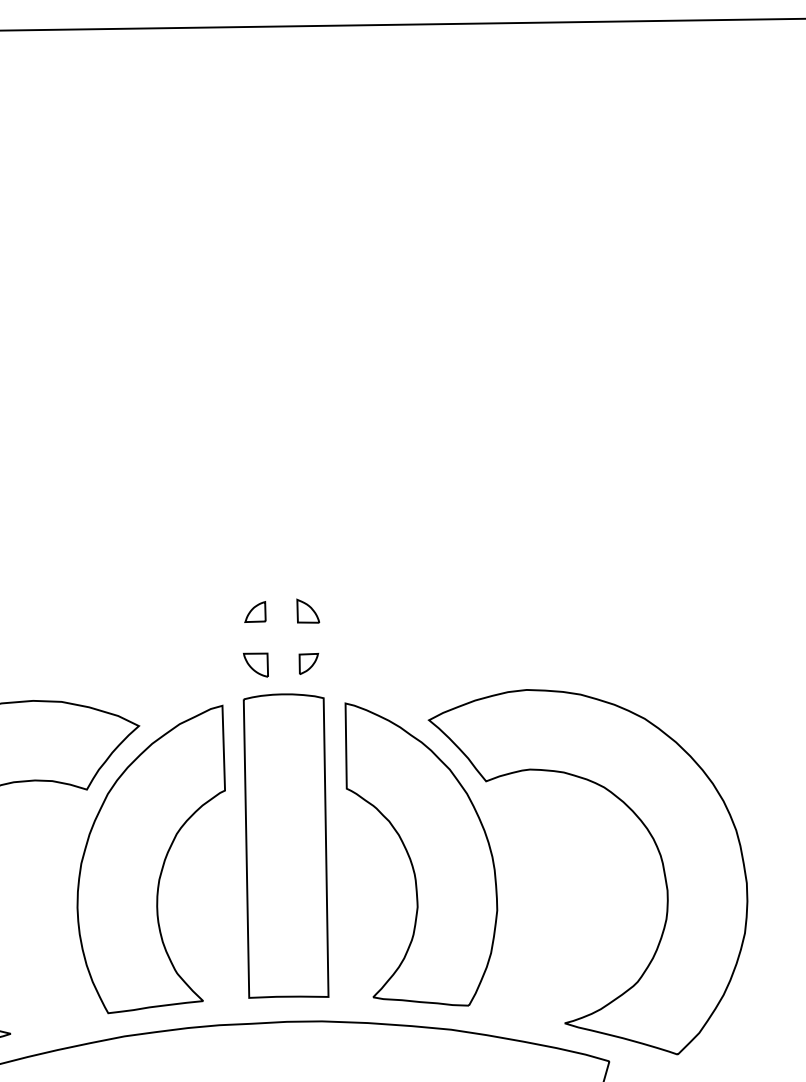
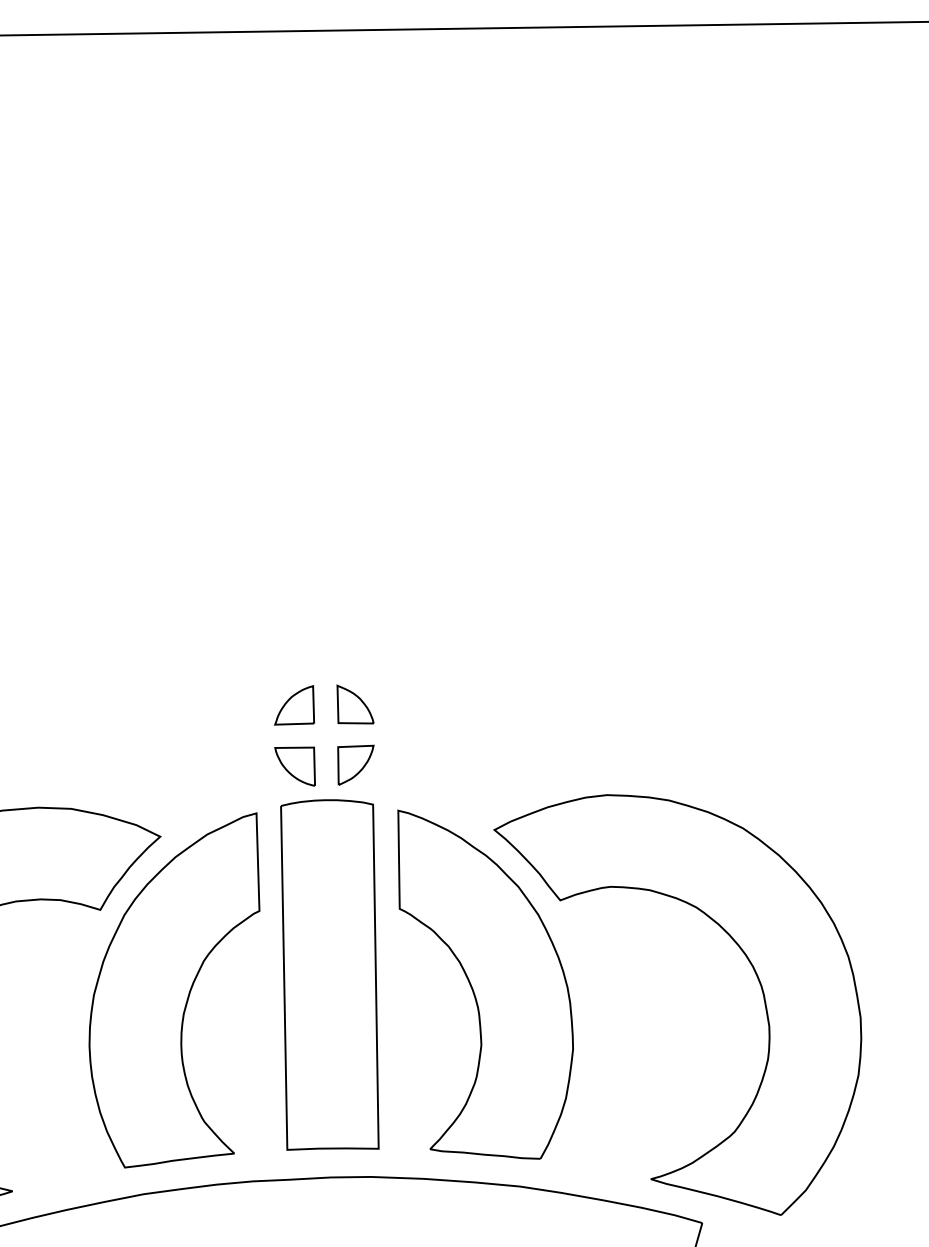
part: (307, 610) -> (354, 703), size x1.43
part: (255, 611) -> (294, 704), size x1.67
part: (308, 663) -> (355, 764), size x1.67
part: (255, 664) -> (294, 765), size x1.43

